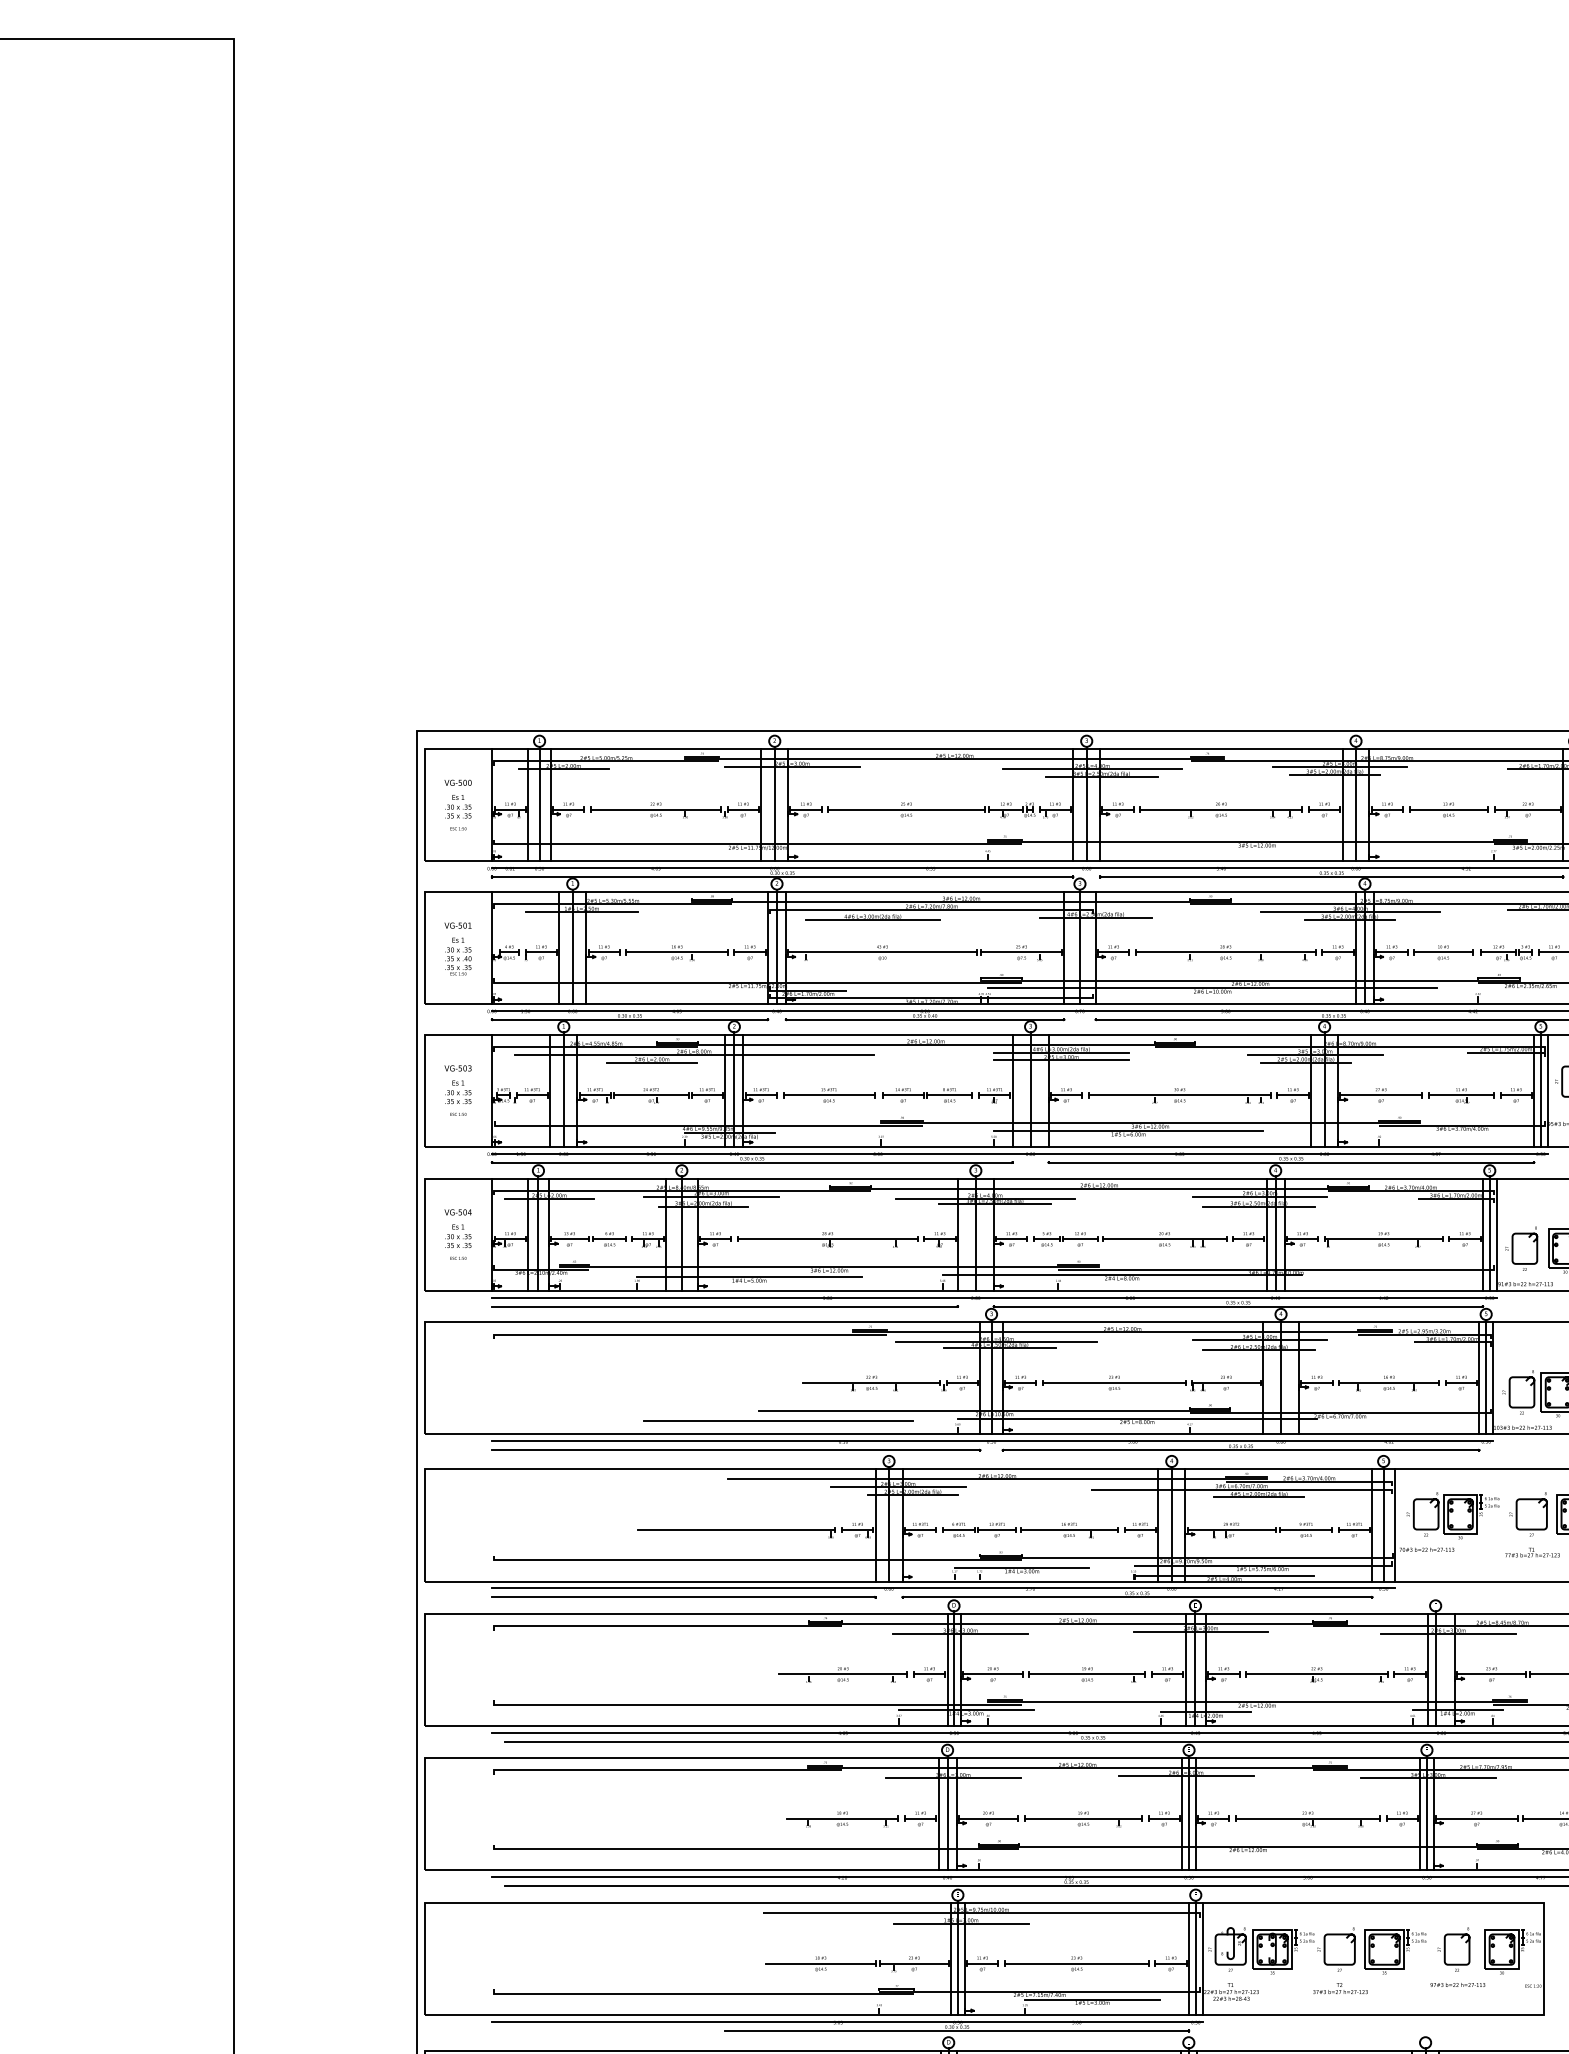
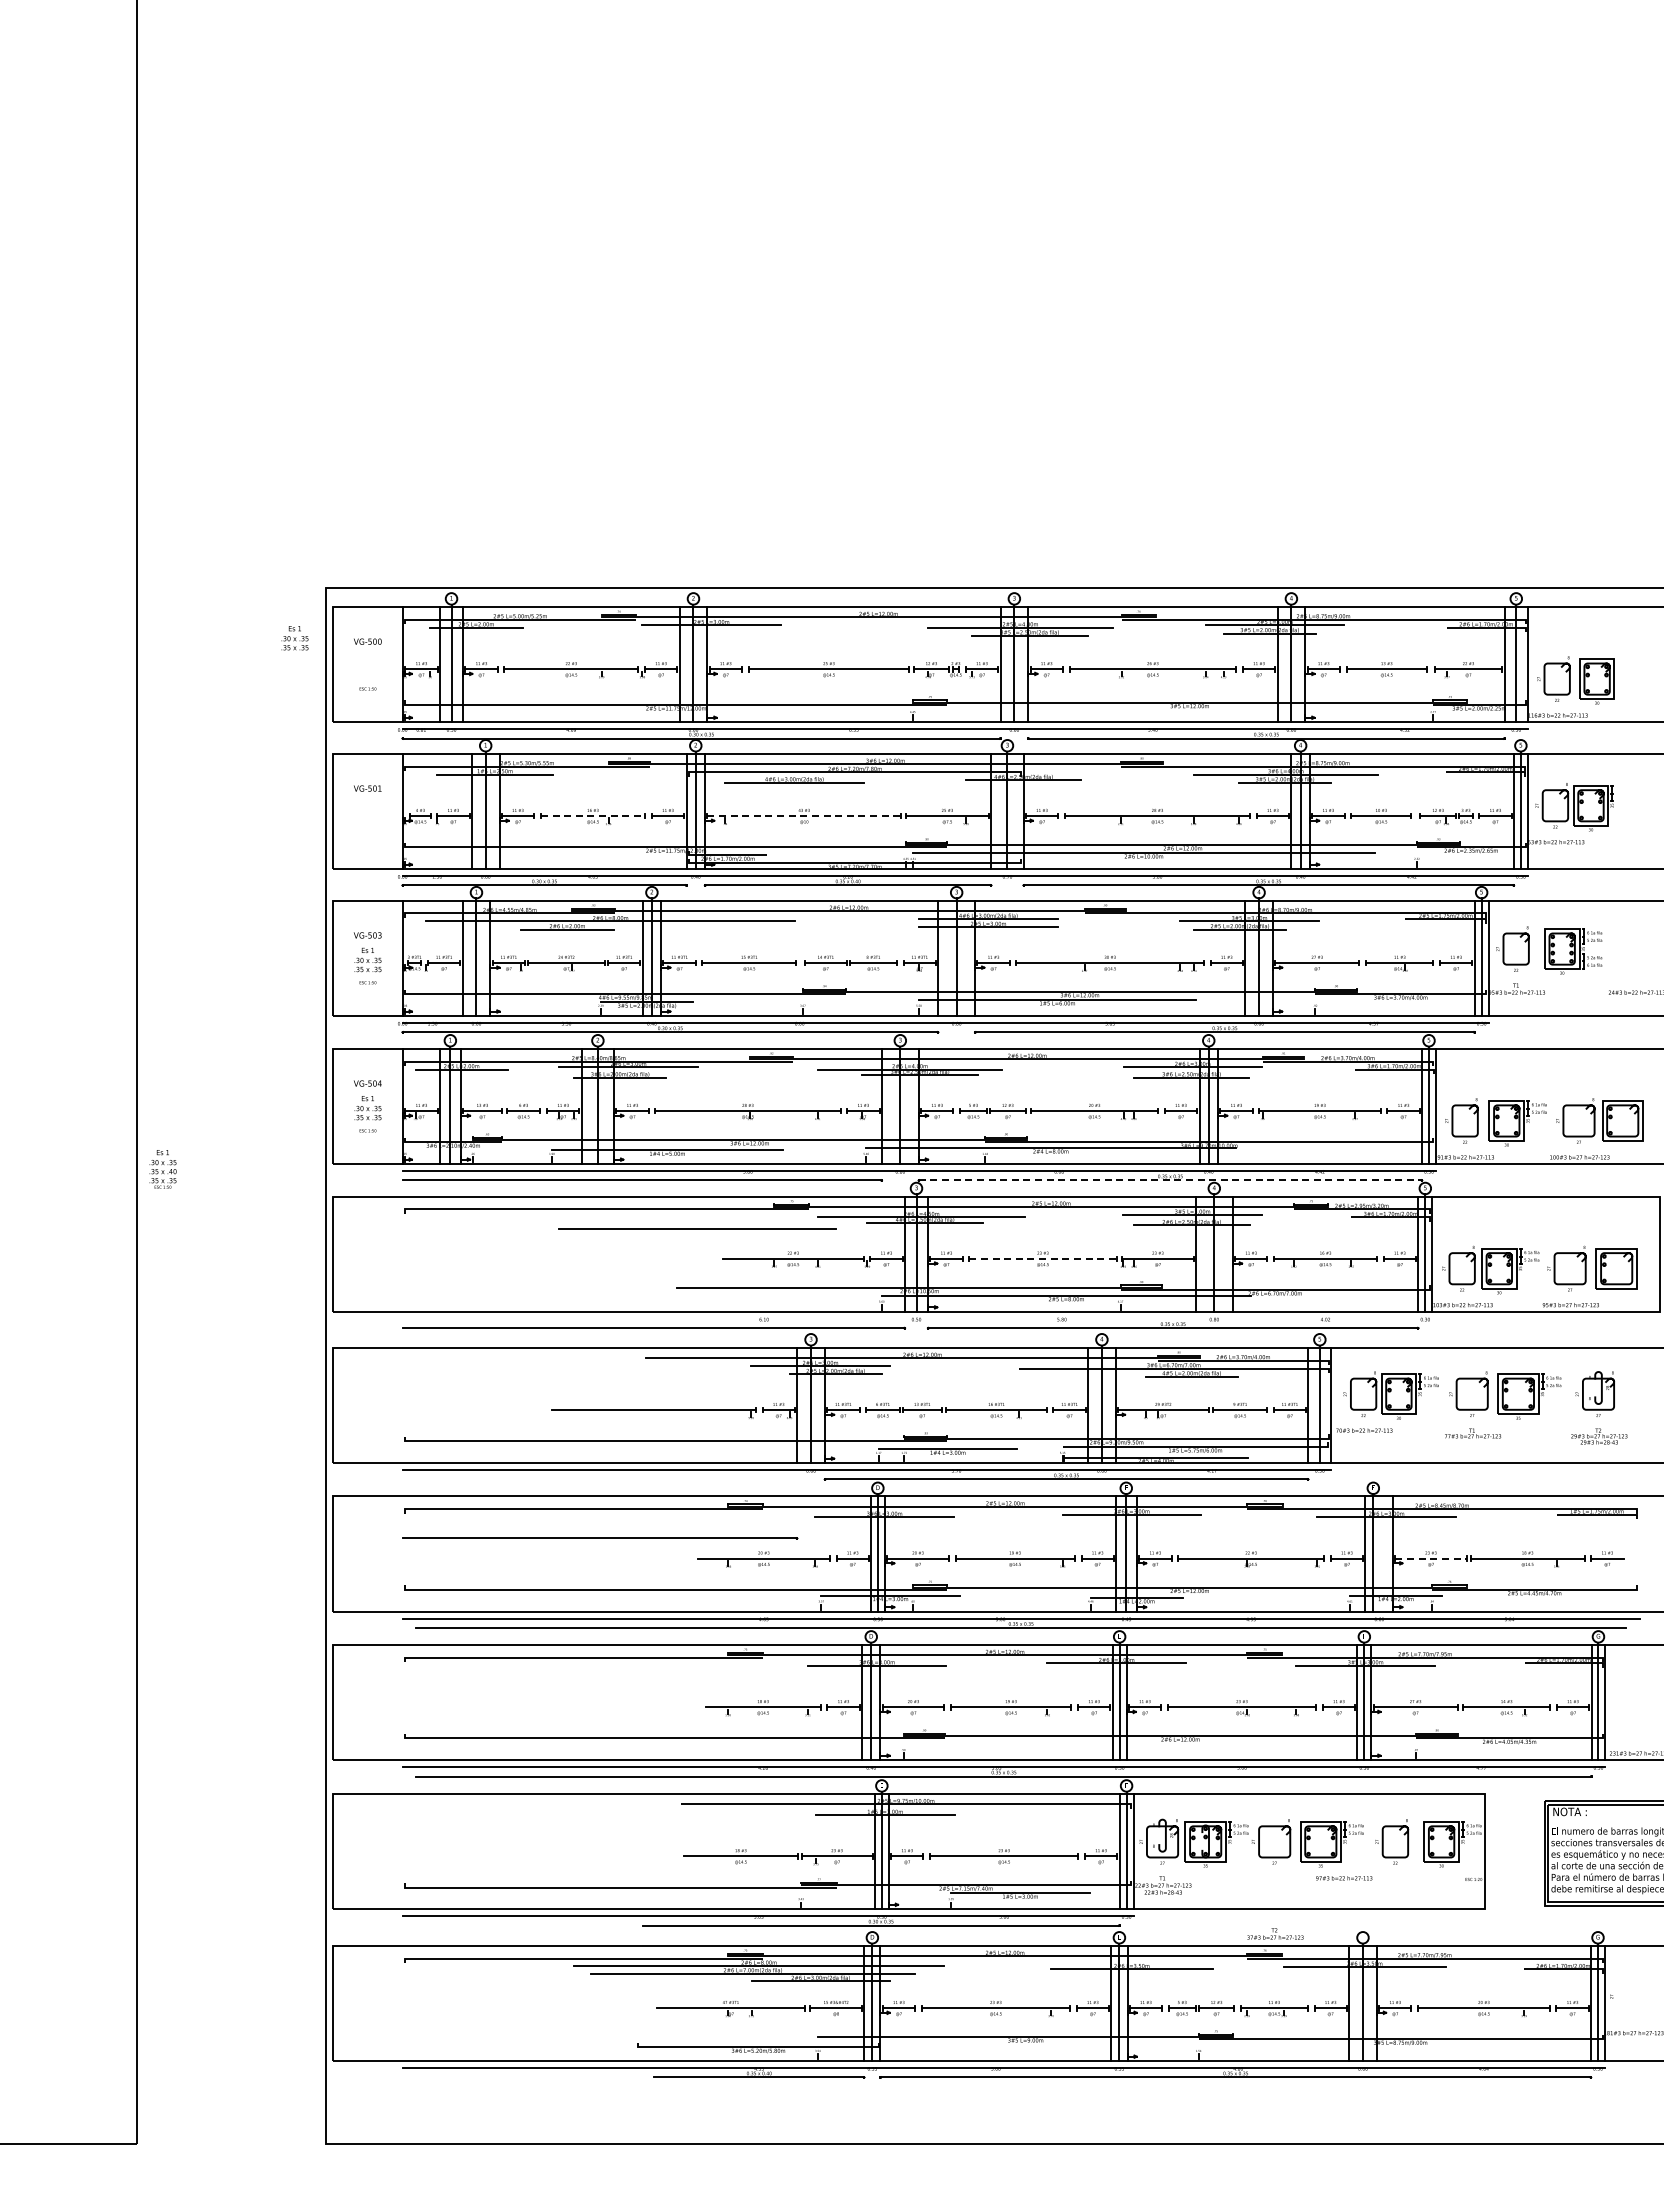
text: (457, 806) -> (294, 638), moved
line: (677, 952) -> (593, 816), solid -> dashed
line: (882, 952) -> (804, 816), solid -> dashed
text: (457, 956) -> (162, 1169), moved
line: (1238, 1306) -> (1170, 1180), solid -> dashed
line: (1115, 1382) -> (1043, 1258), solid -> dashed
line: (778, 1420) -> (697, 1228), moved
line: (992, 1440) -> (917, 1318), removed
line: (684, 1597) -> (600, 1538), moved
line: (1492, 1674) -> (1431, 1558), solid -> dashed
text: (1458, 1985) -> (1344, 1878), moved
text: (1340, 1988) -> (1275, 1933), moved

